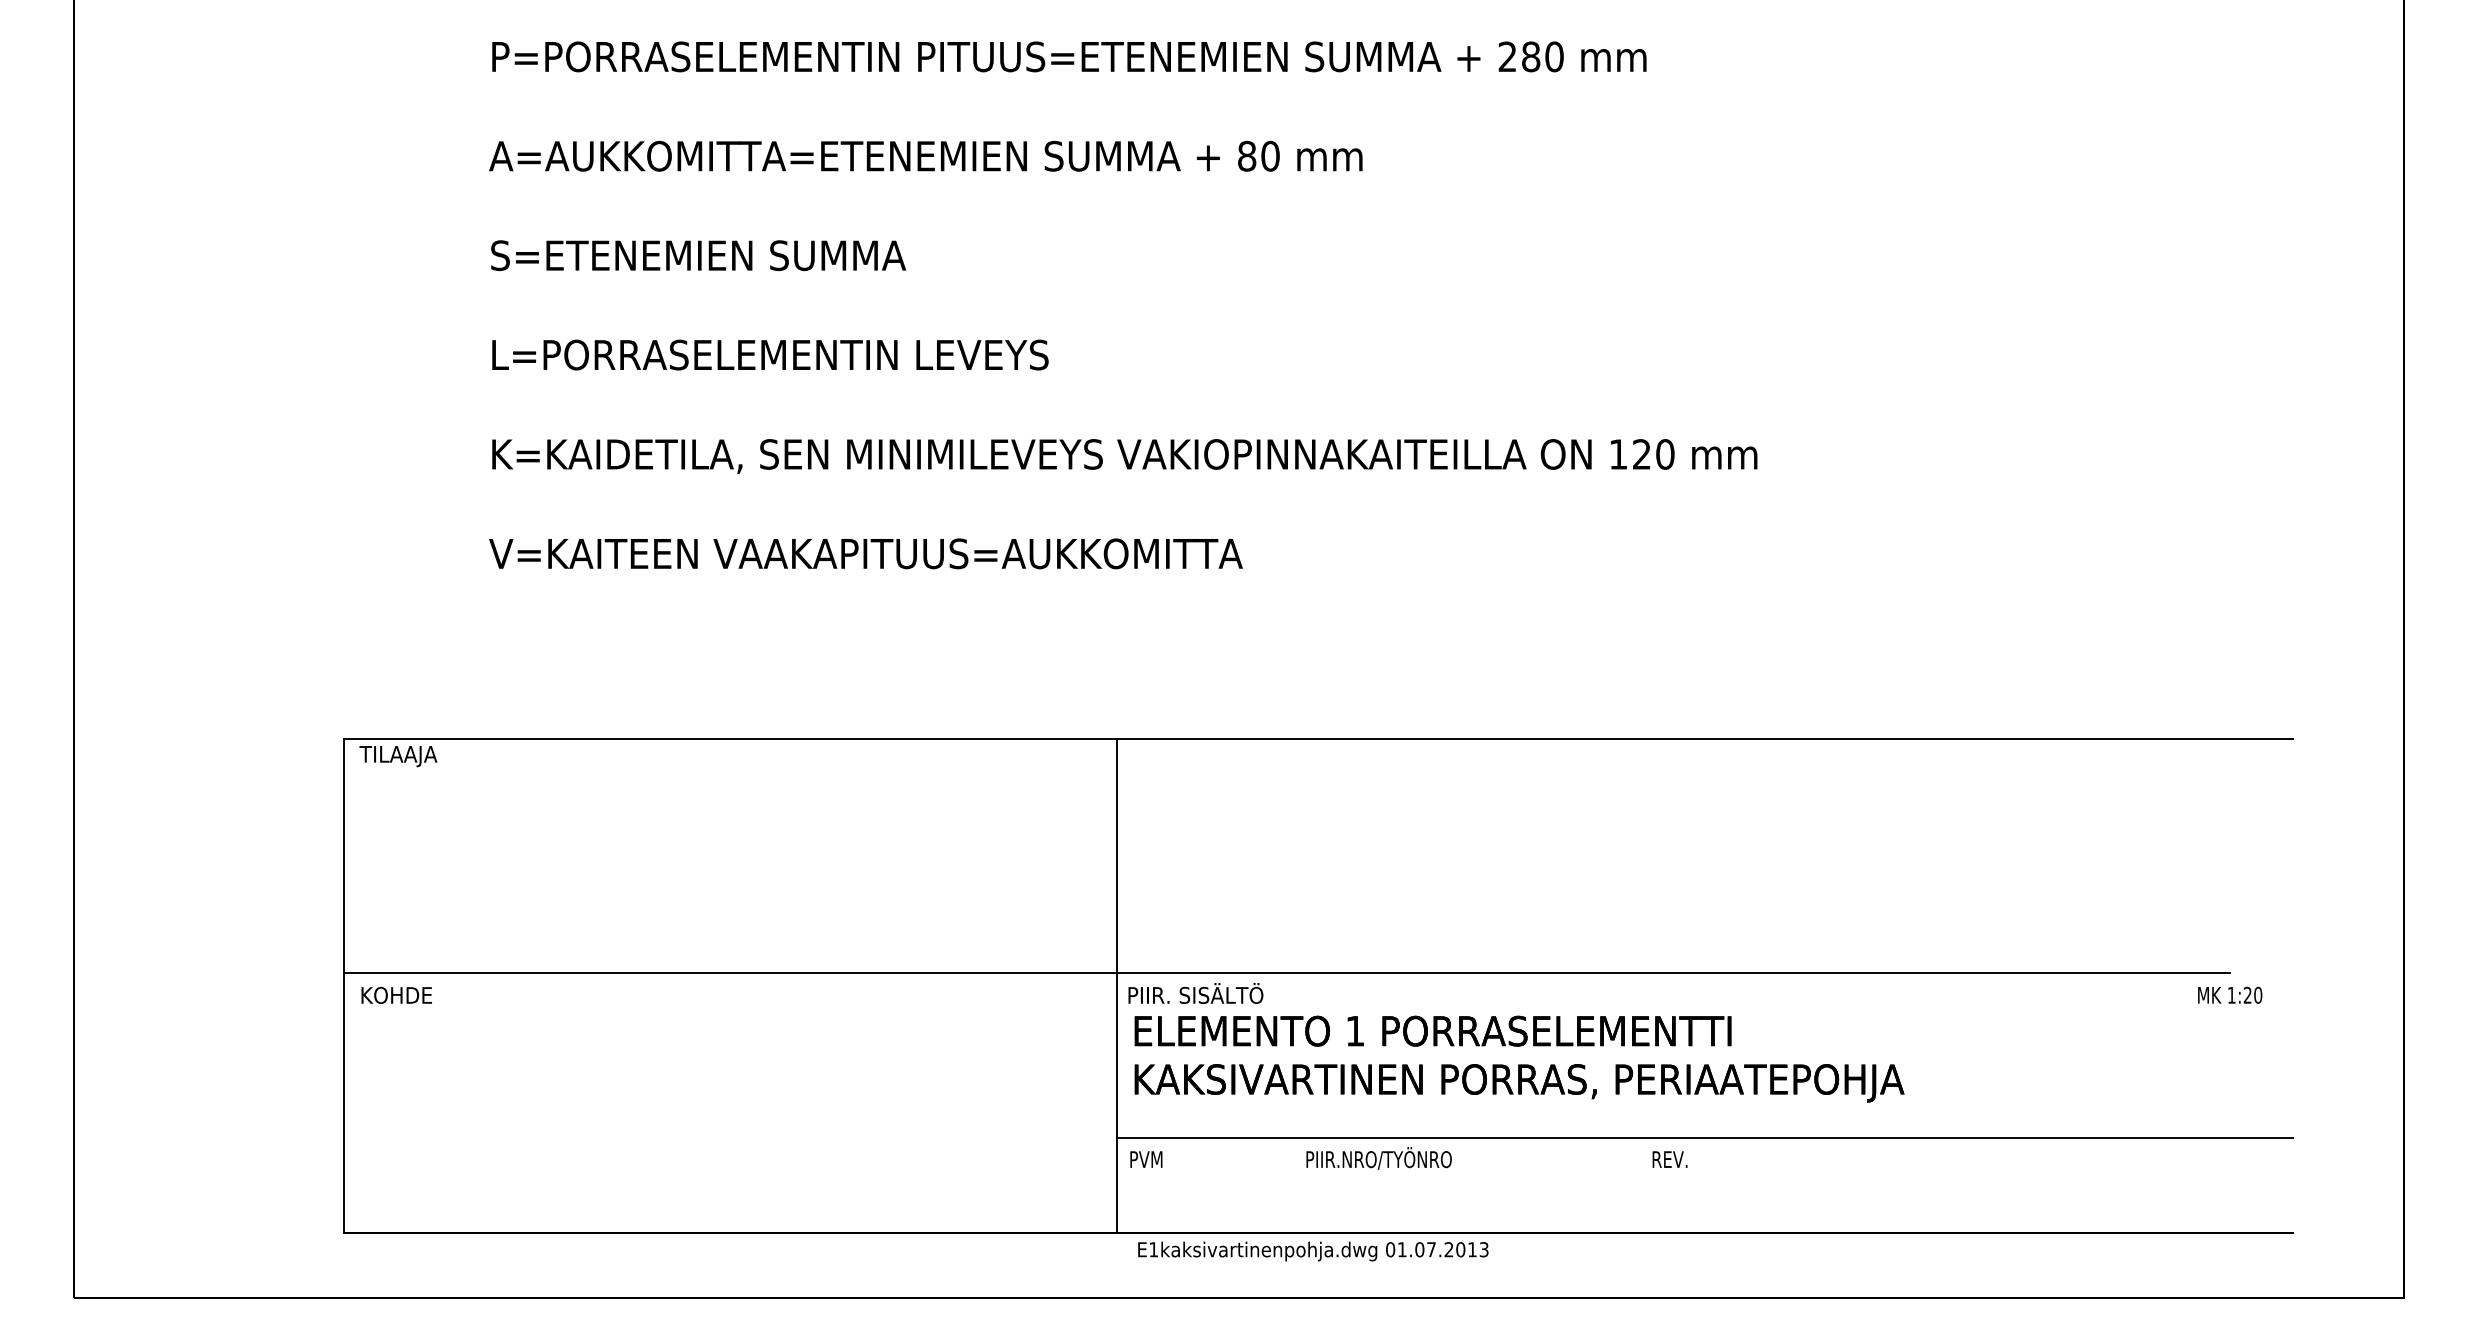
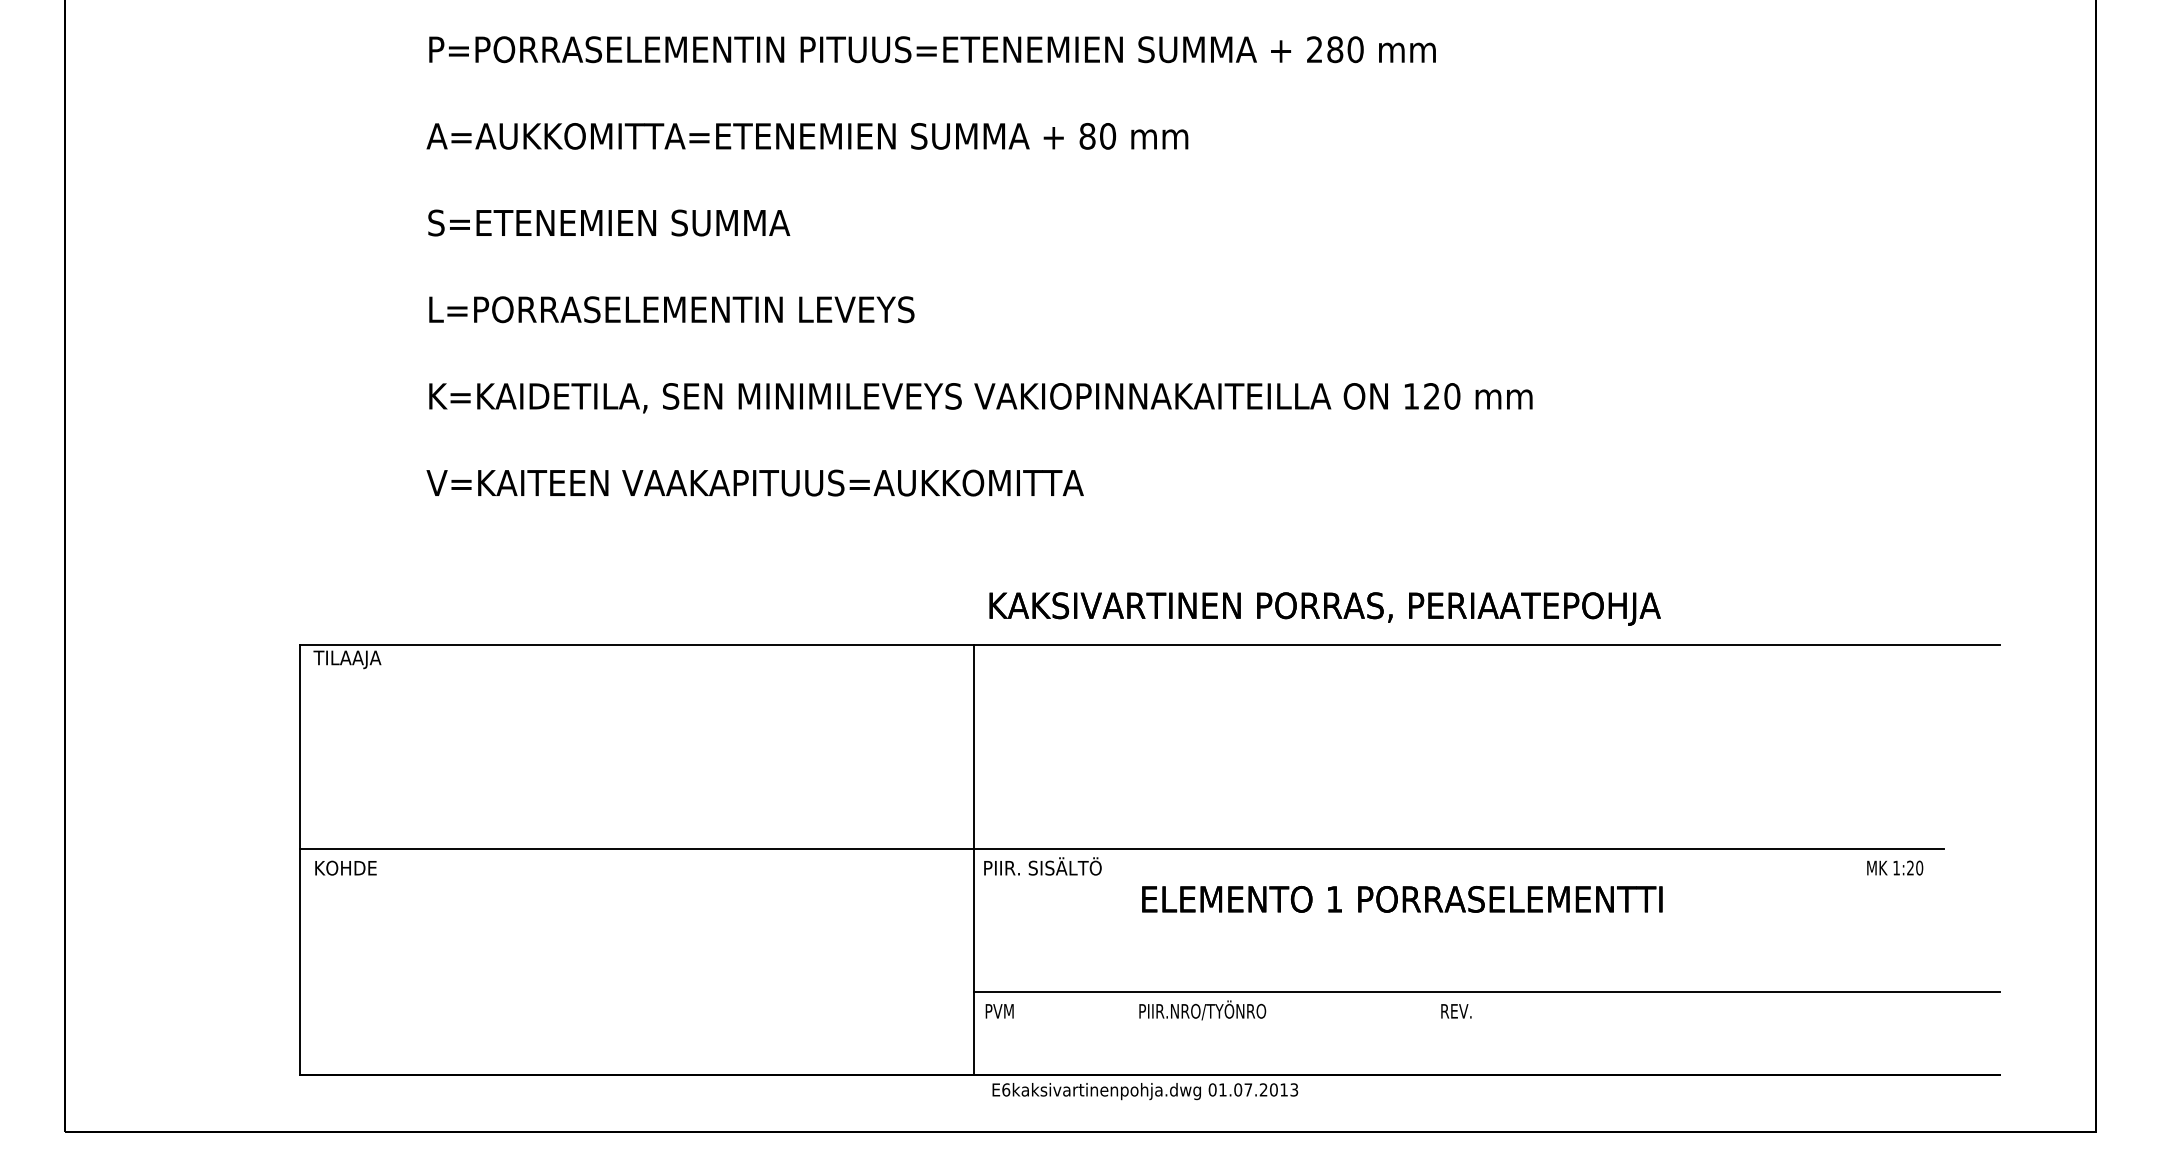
text: (2230, 994) -> (1895, 867), moved
text: (1432, 1030) -> (1401, 898), moved
text: (1519, 1083) -> (1325, 609), moved
text: (1153, 1249) -> (1005, 1089), E1kaksivartinenpohja.dwg -> E6kaksivartinenpohja.dwg

